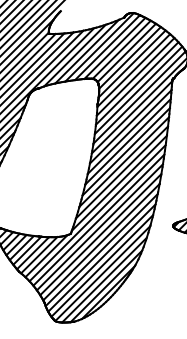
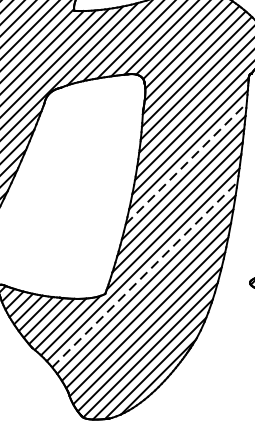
line: (128, 141) -> (186, 163), solid -> dashed
line: (98, 220) -> (144, 275), solid -> dashed

